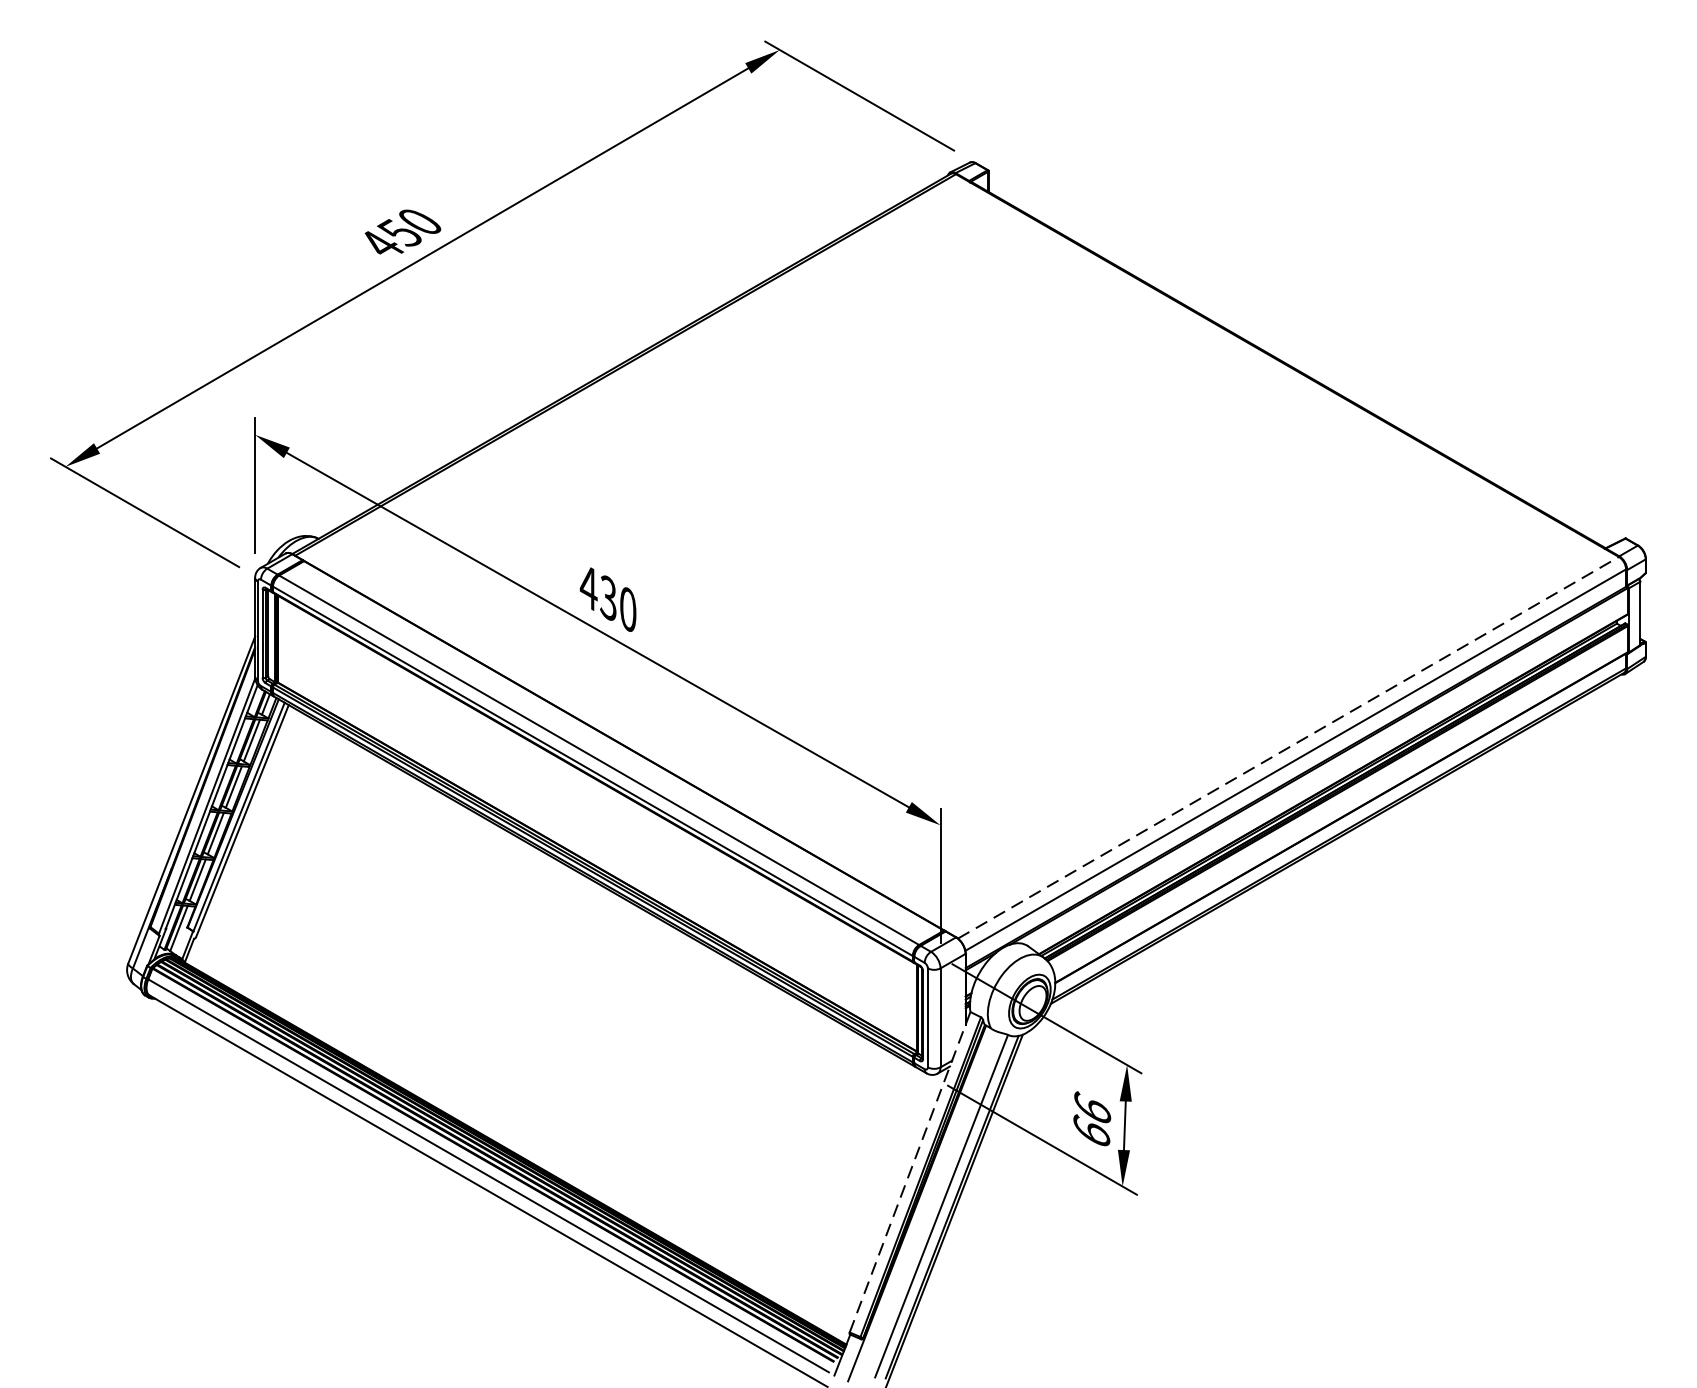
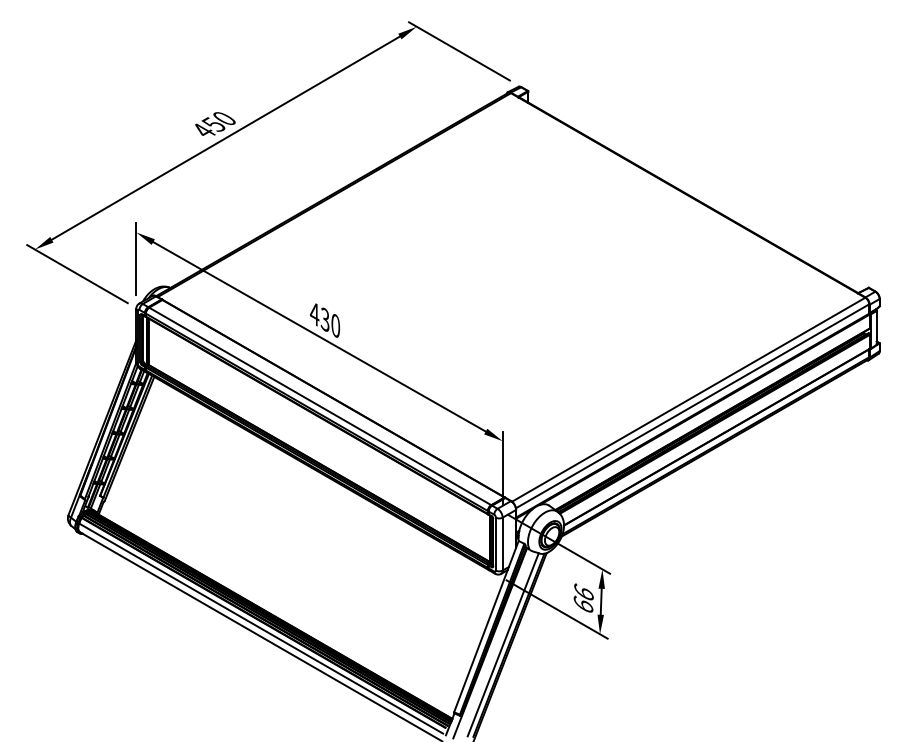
line: (1288, 747) -> (688, 399), dashed -> solid
line: (910, 1171) -> (486, 626), dashed -> solid

